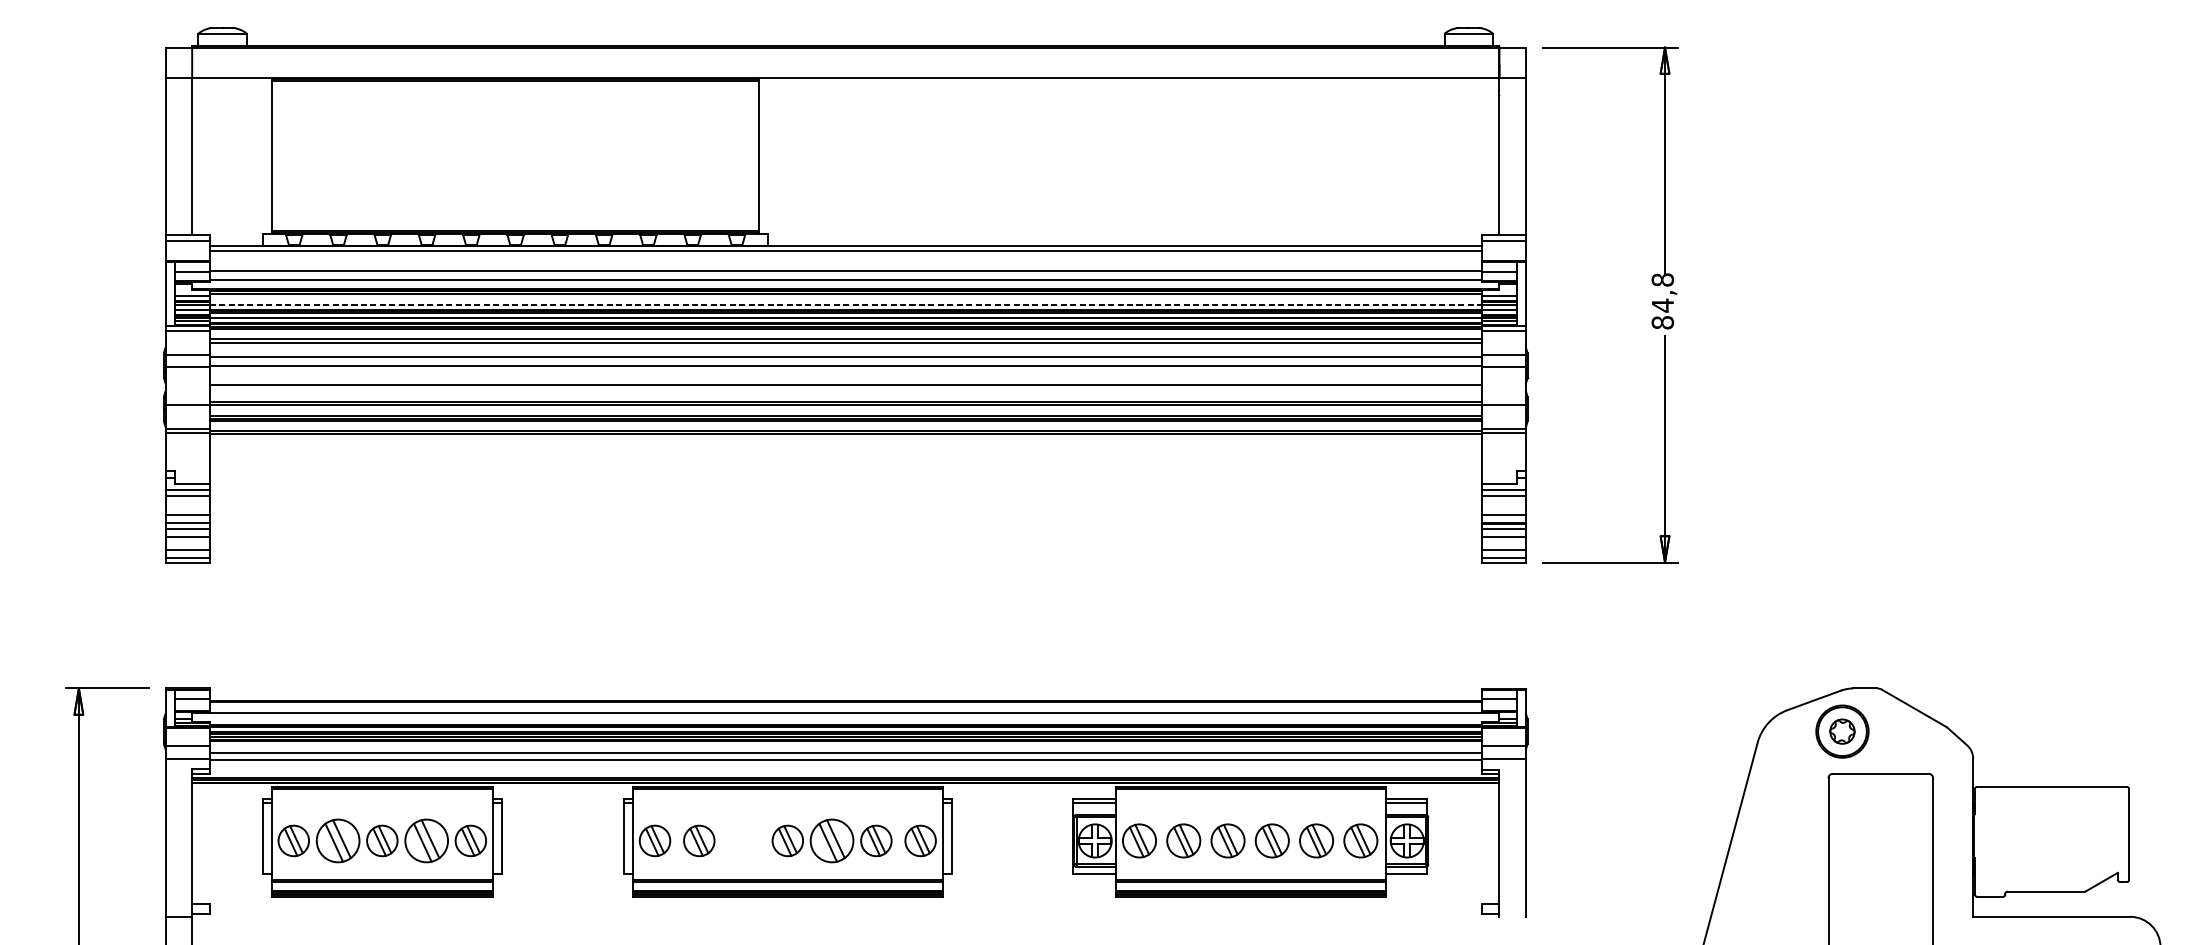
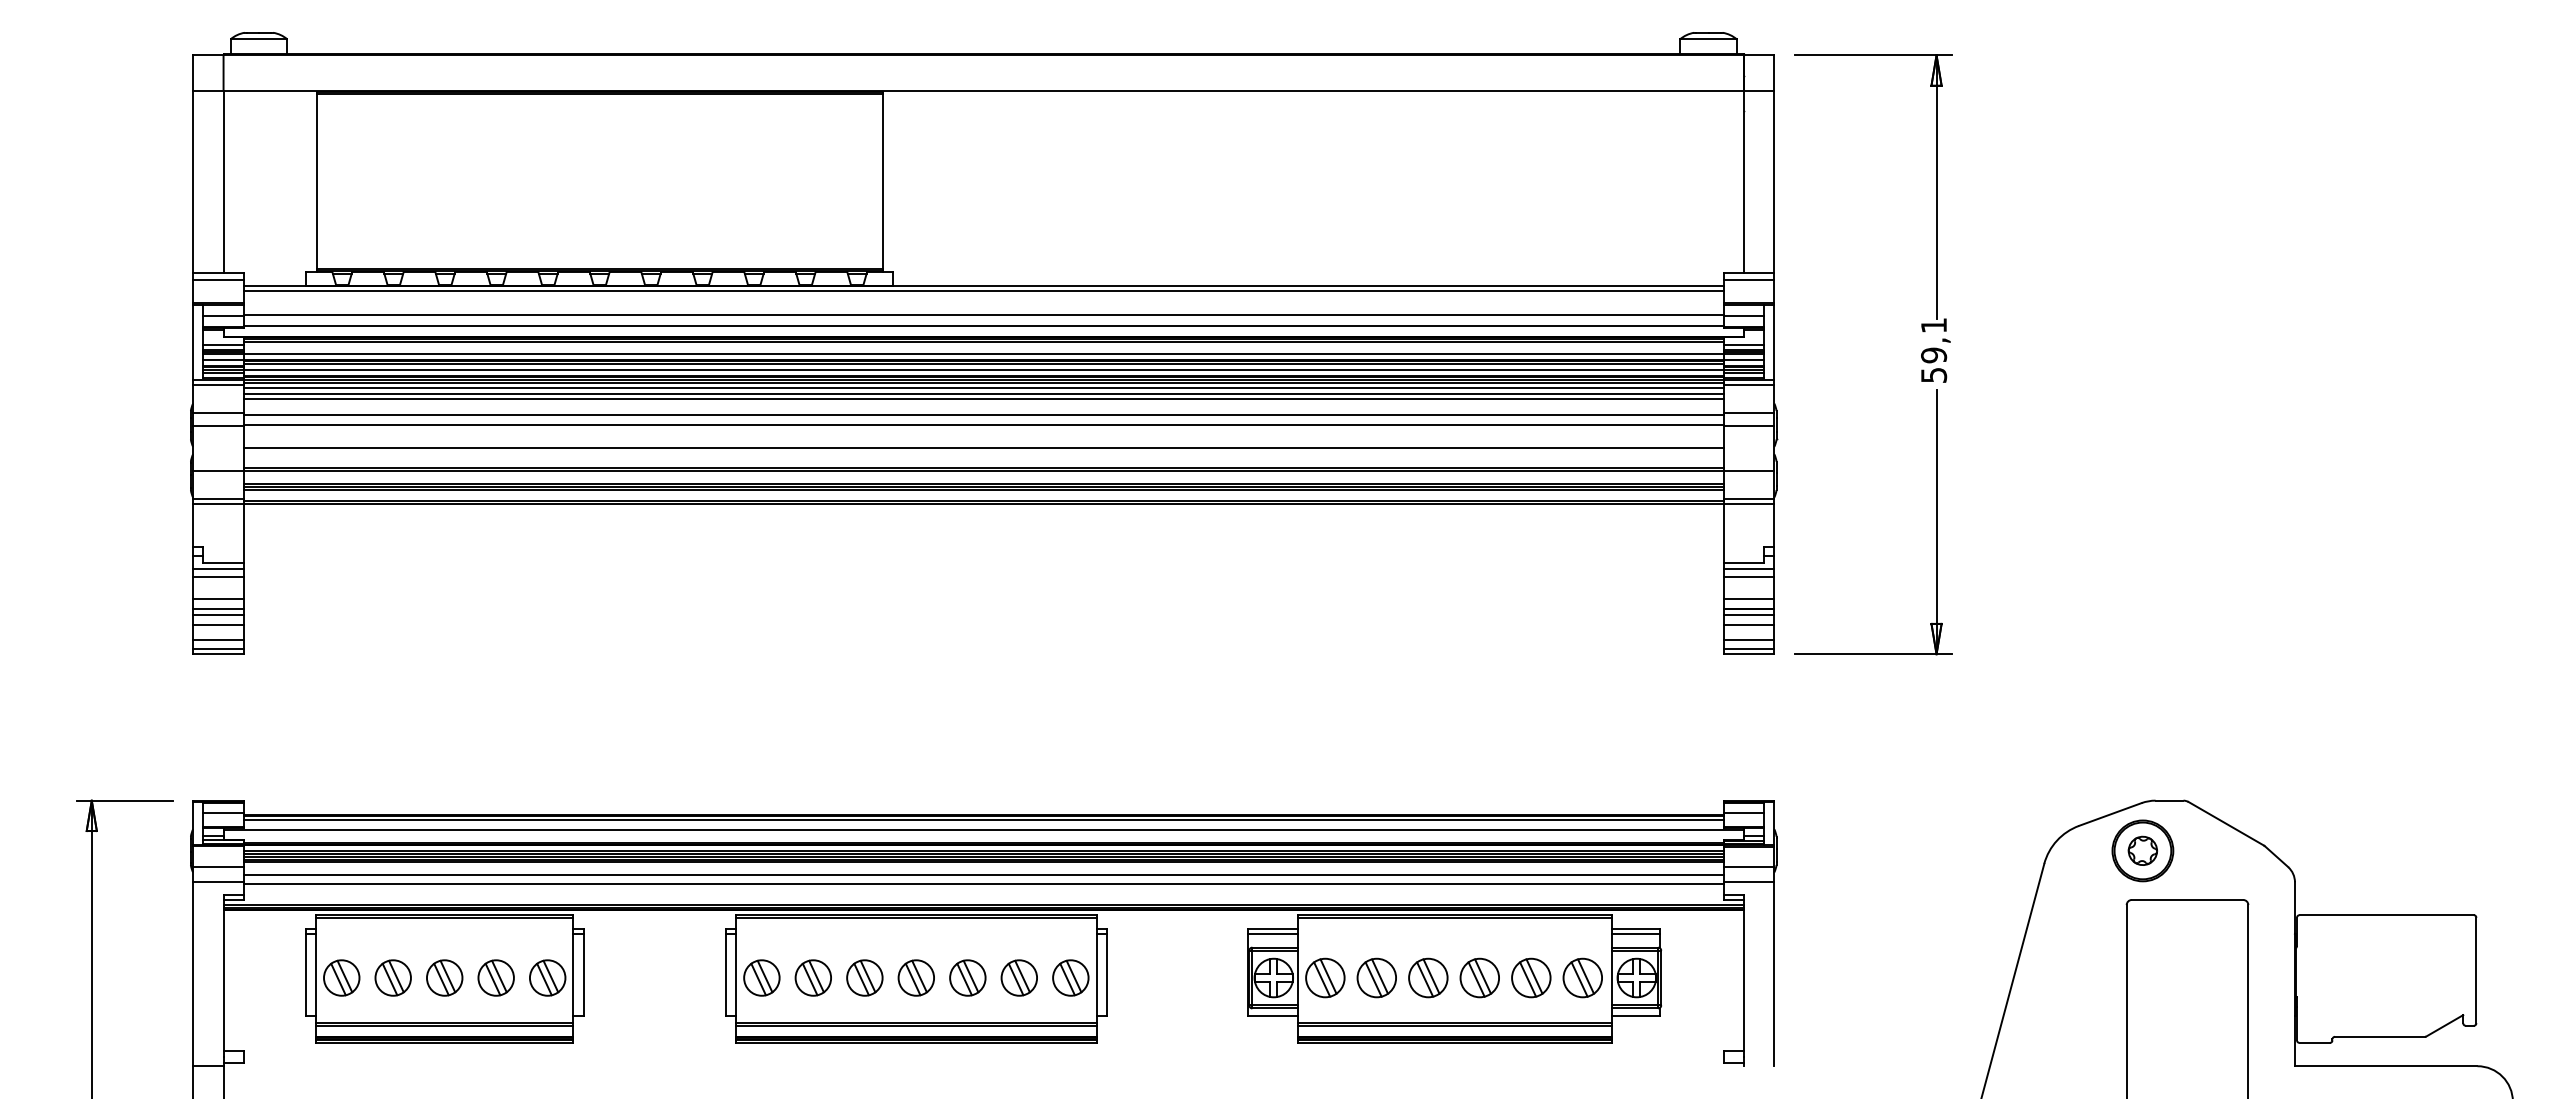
text: (1663, 301) -> (1934, 350), 84,8 -> 59,1
line: (845, 304) -> (983, 354), dashed -> solid
line: (845, 333) -> (983, 387), added
line: (845, 704) -> (983, 819), added
part: (337, 840) -> (392, 977), size x0.71
part: (425, 840) -> (495, 977), size x0.71
part: (743, 840) -> (864, 977), added
part: (831, 840) -> (967, 977), size x0.71

